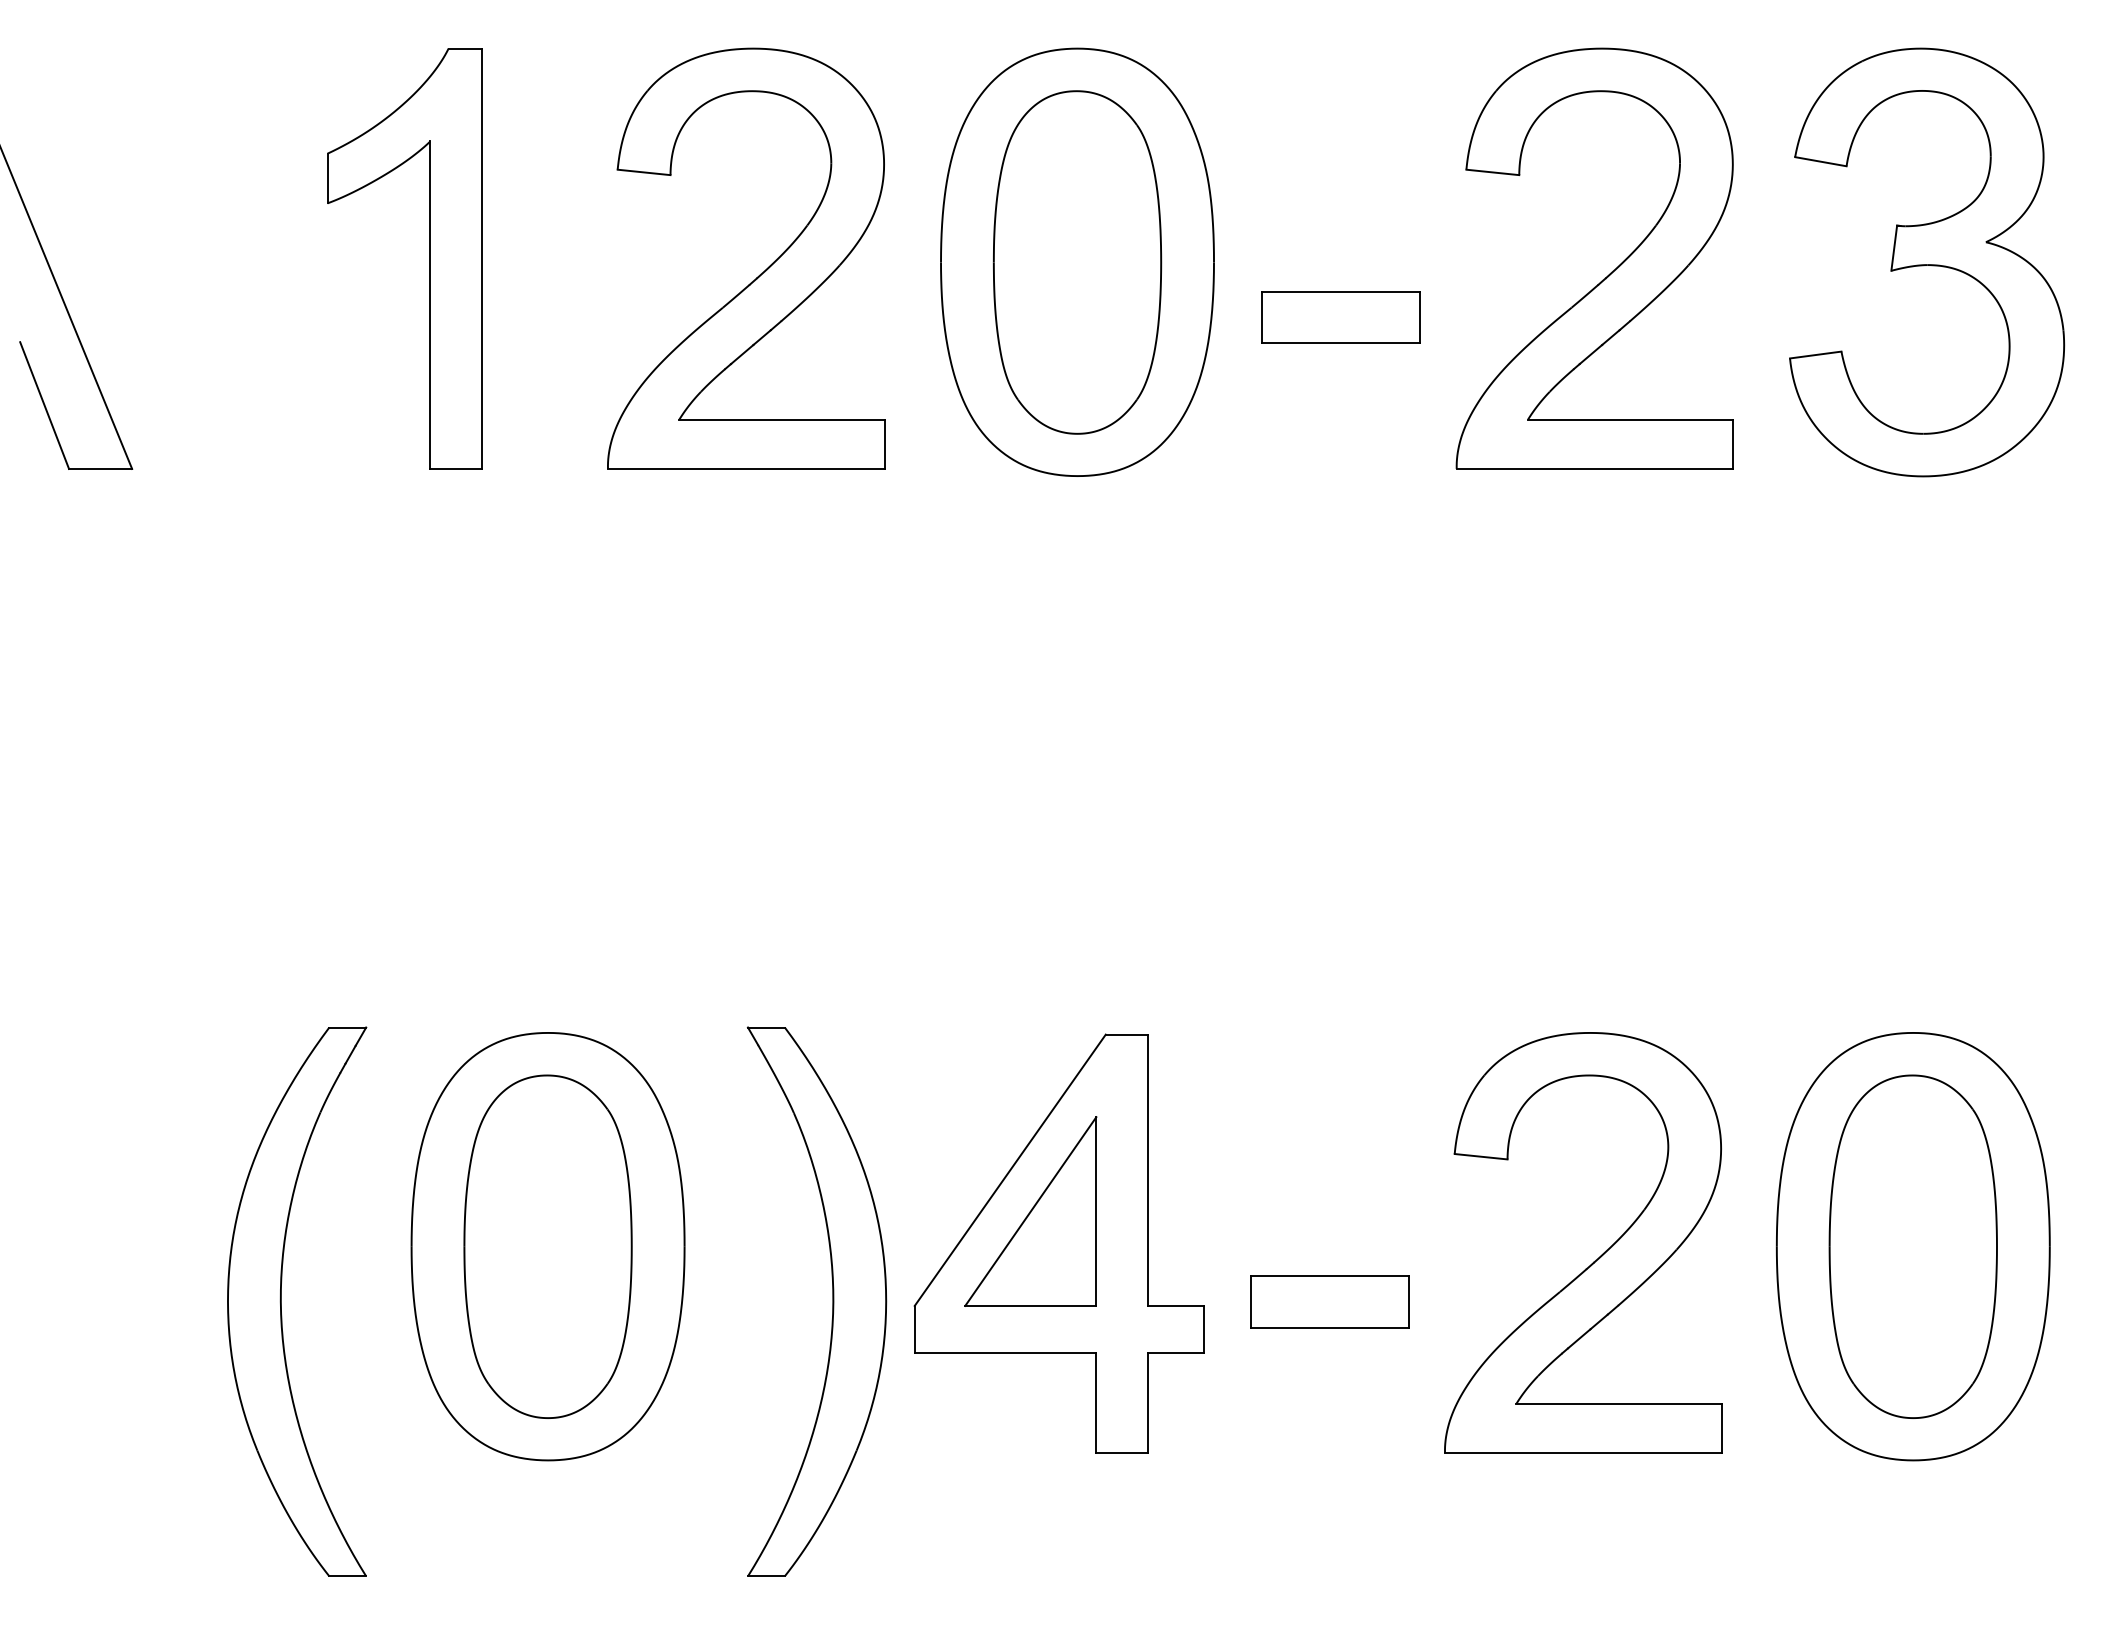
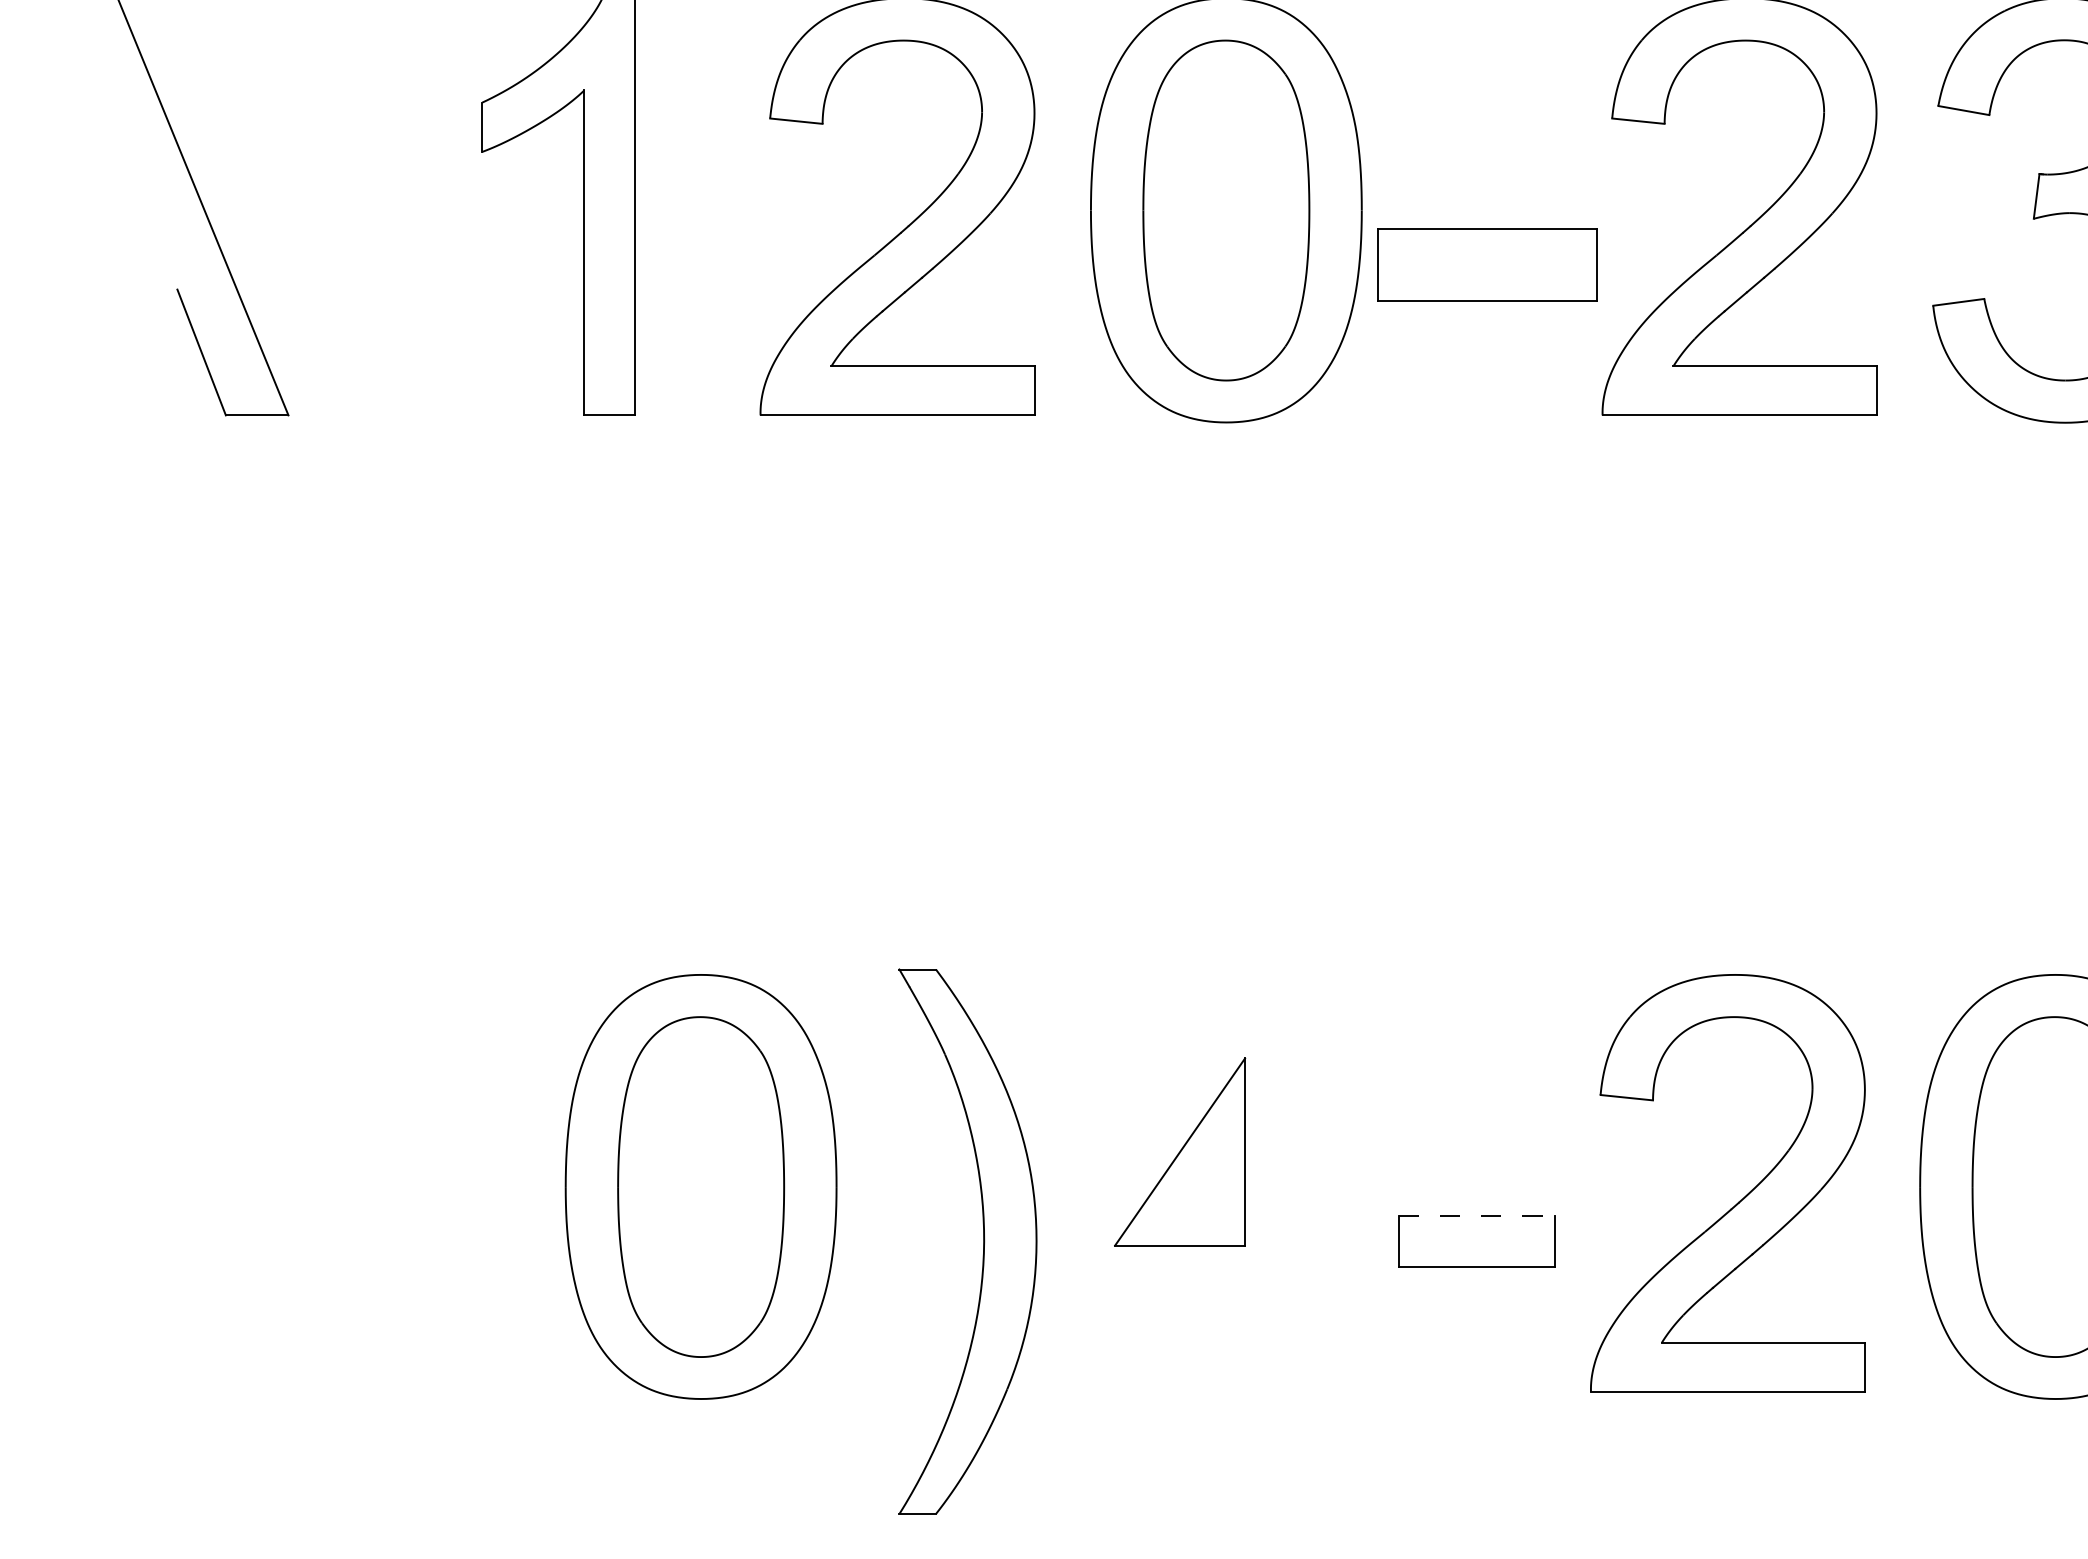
part: (1340, 317) -> (1487, 265), size x1.4
part: (1058, 1243) -> (1207, 1183), removed
line: (1330, 1275) -> (1477, 1215), solid -> dashed
part: (281, 1301) -> (436, 1241), removed

